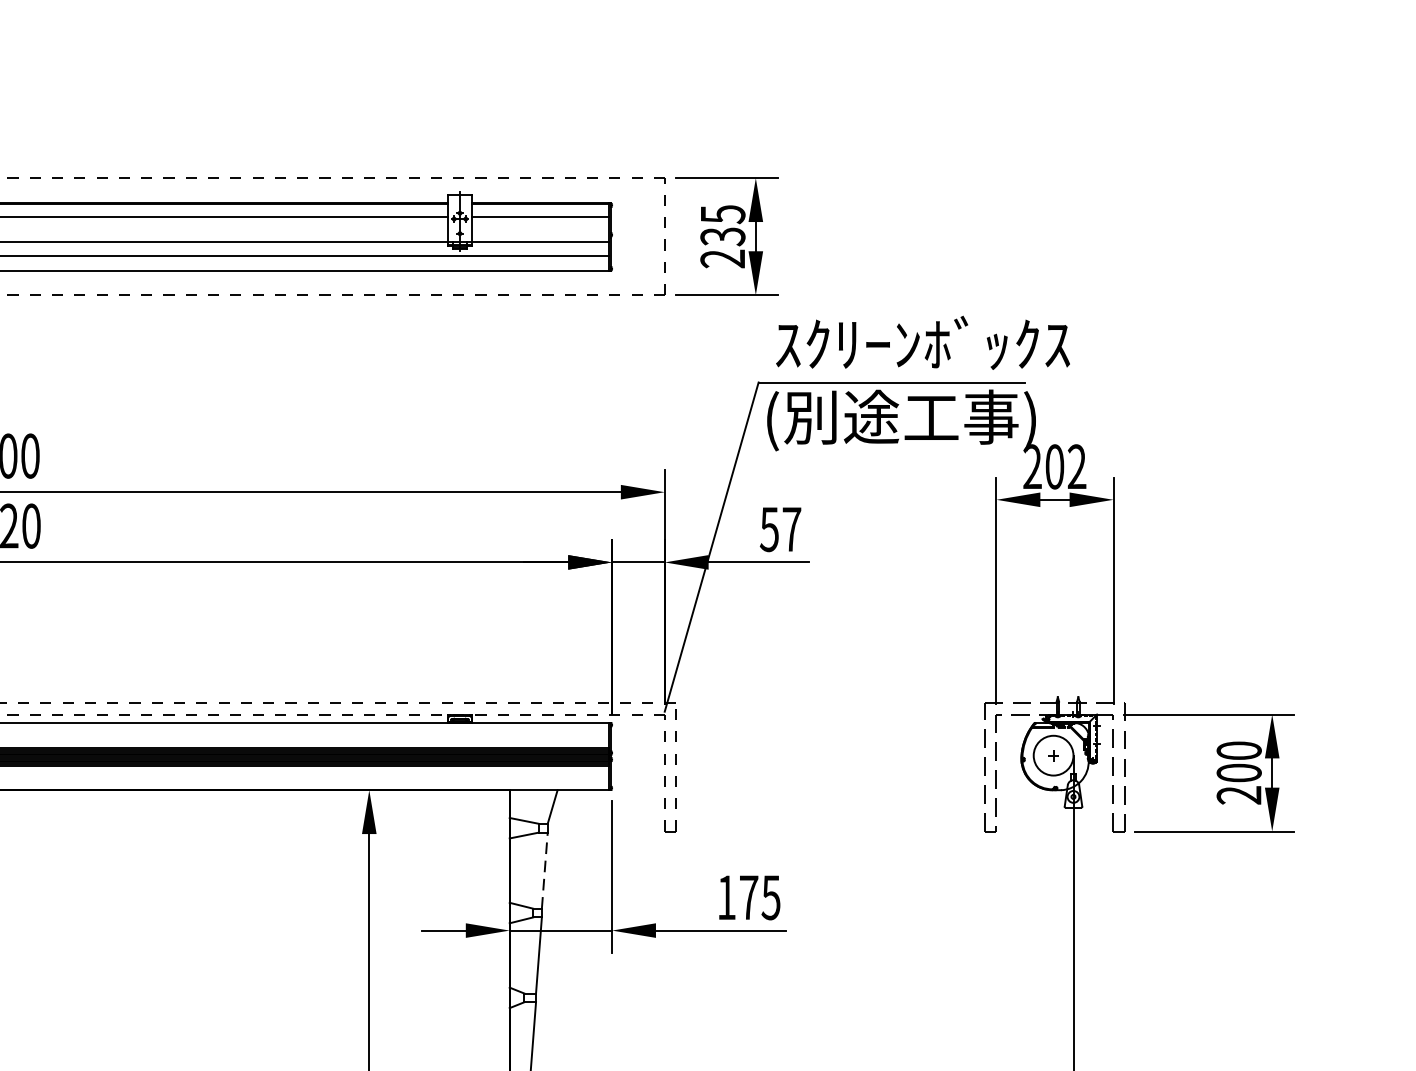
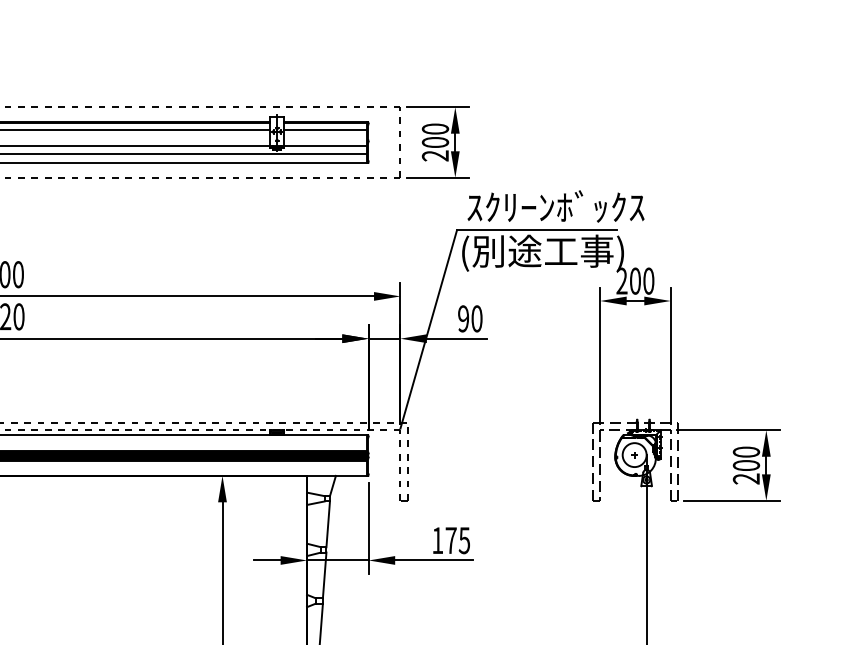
text: (722, 225) -> (435, 135), 235 -> 200
text: (1076, 465) -> (648, 280), 202 -> 200
text: (779, 528) -> (469, 318), 57 -> 90
line: (545, 870) -> (328, 524), dashed -> solid

